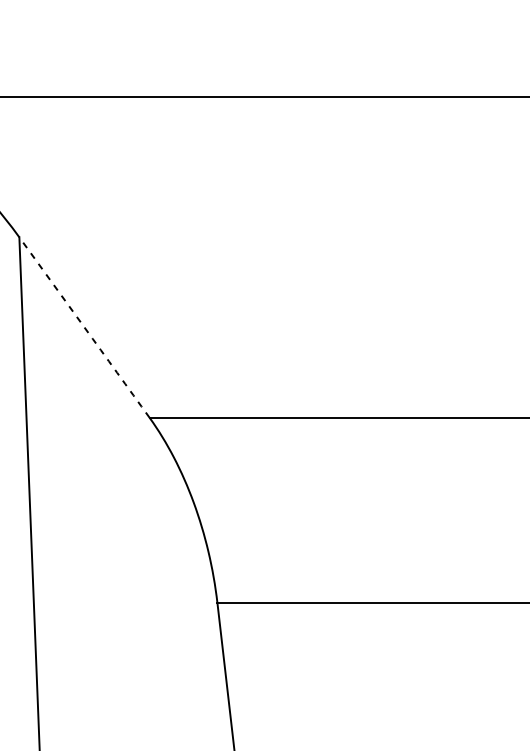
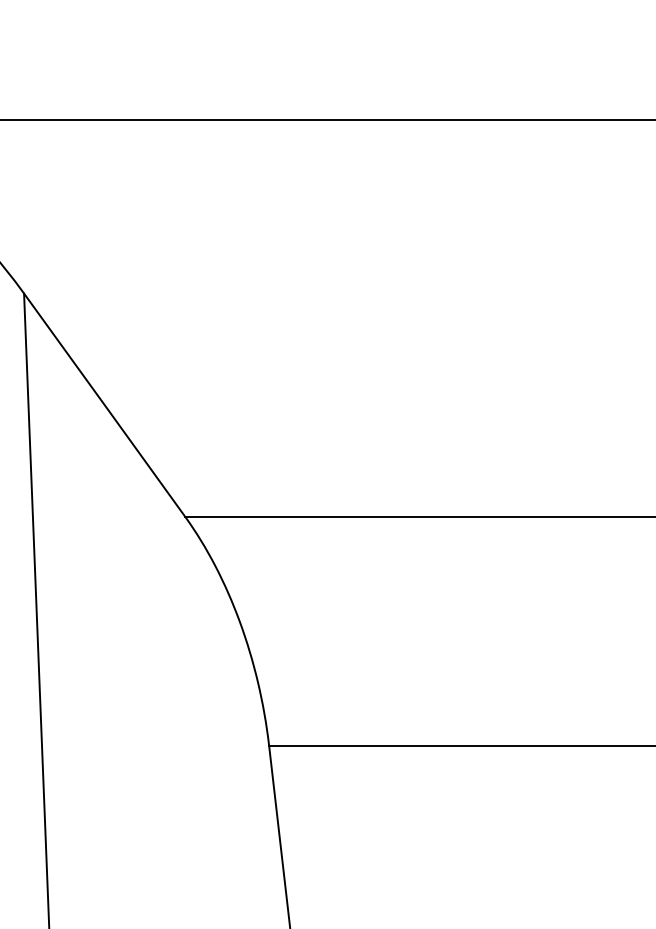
arc: (84, 327) -> (104, 405), dashed -> solid

